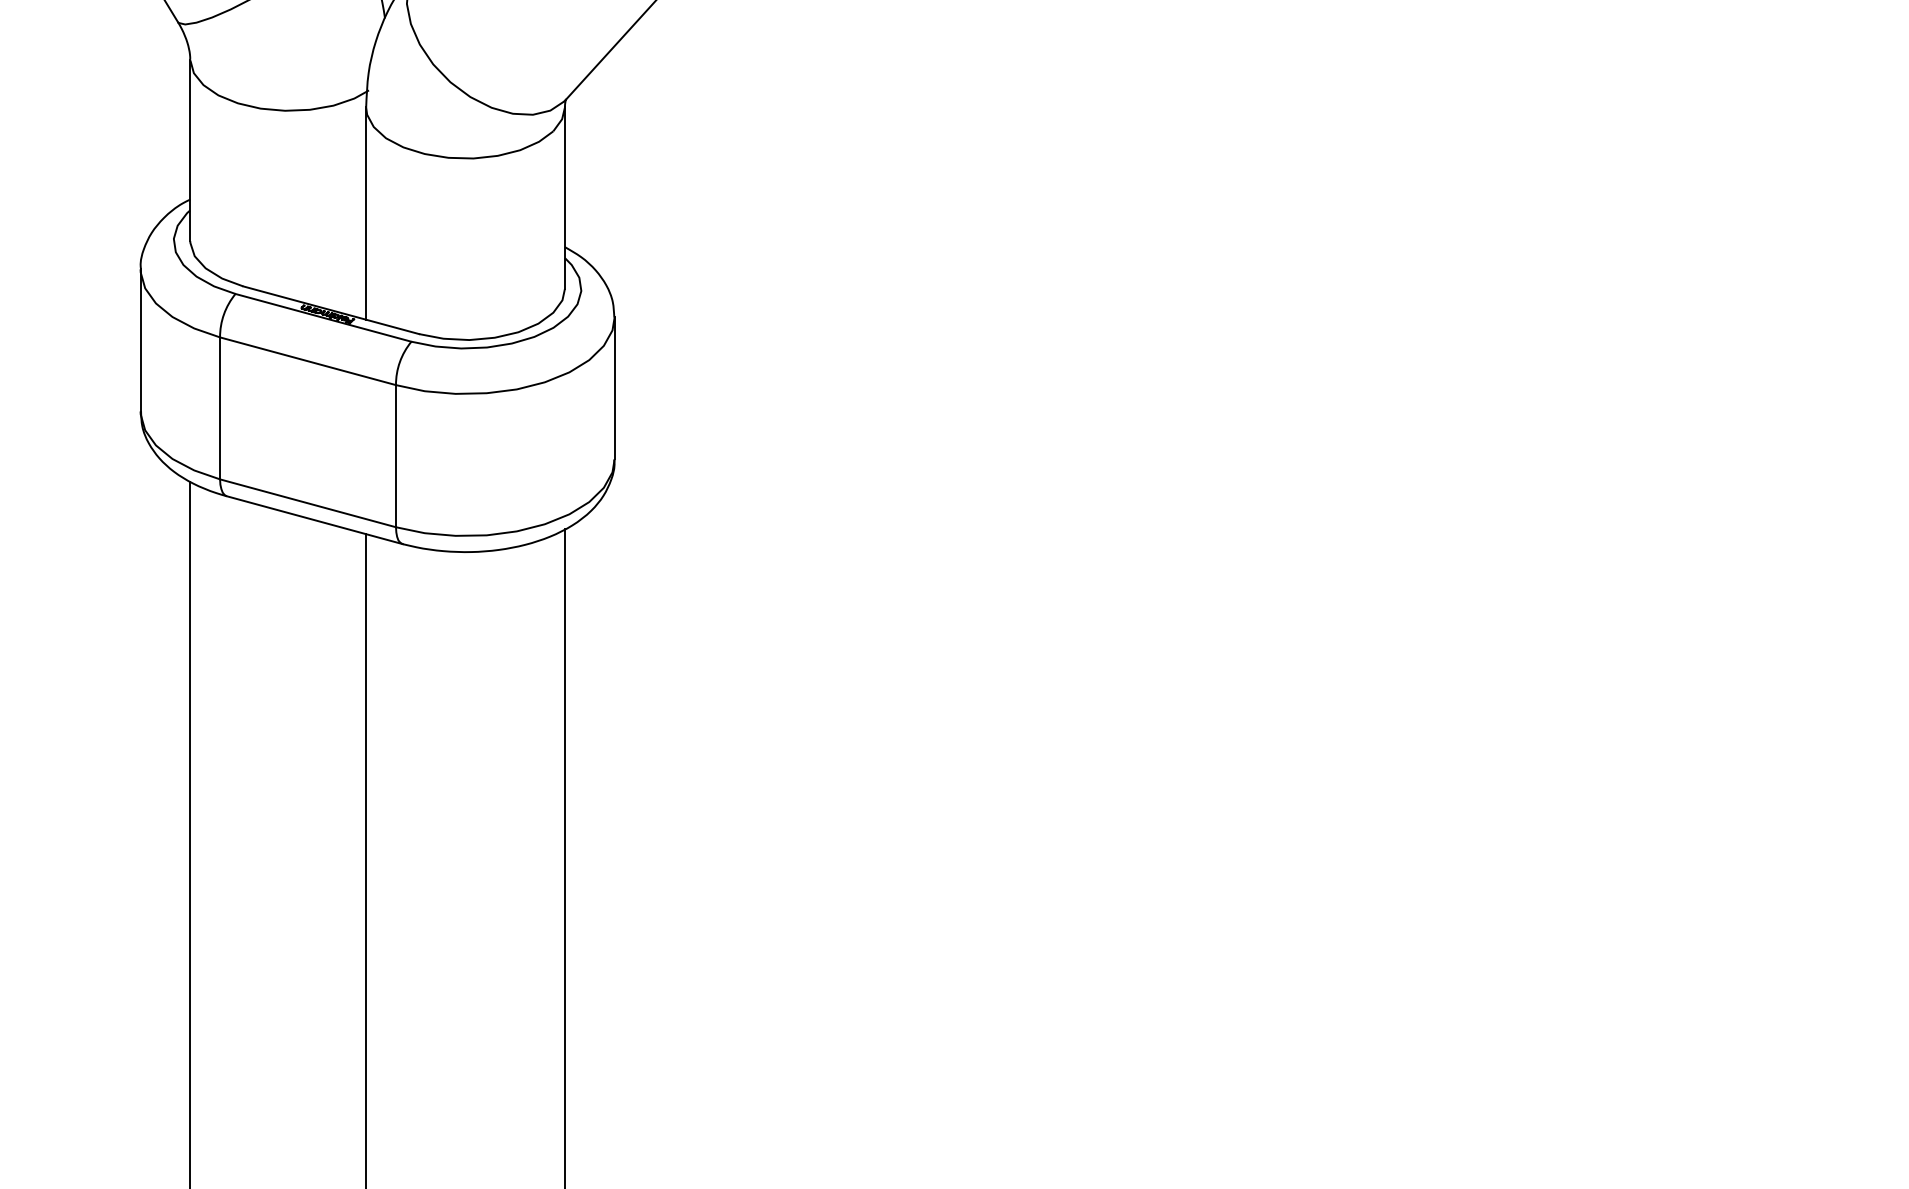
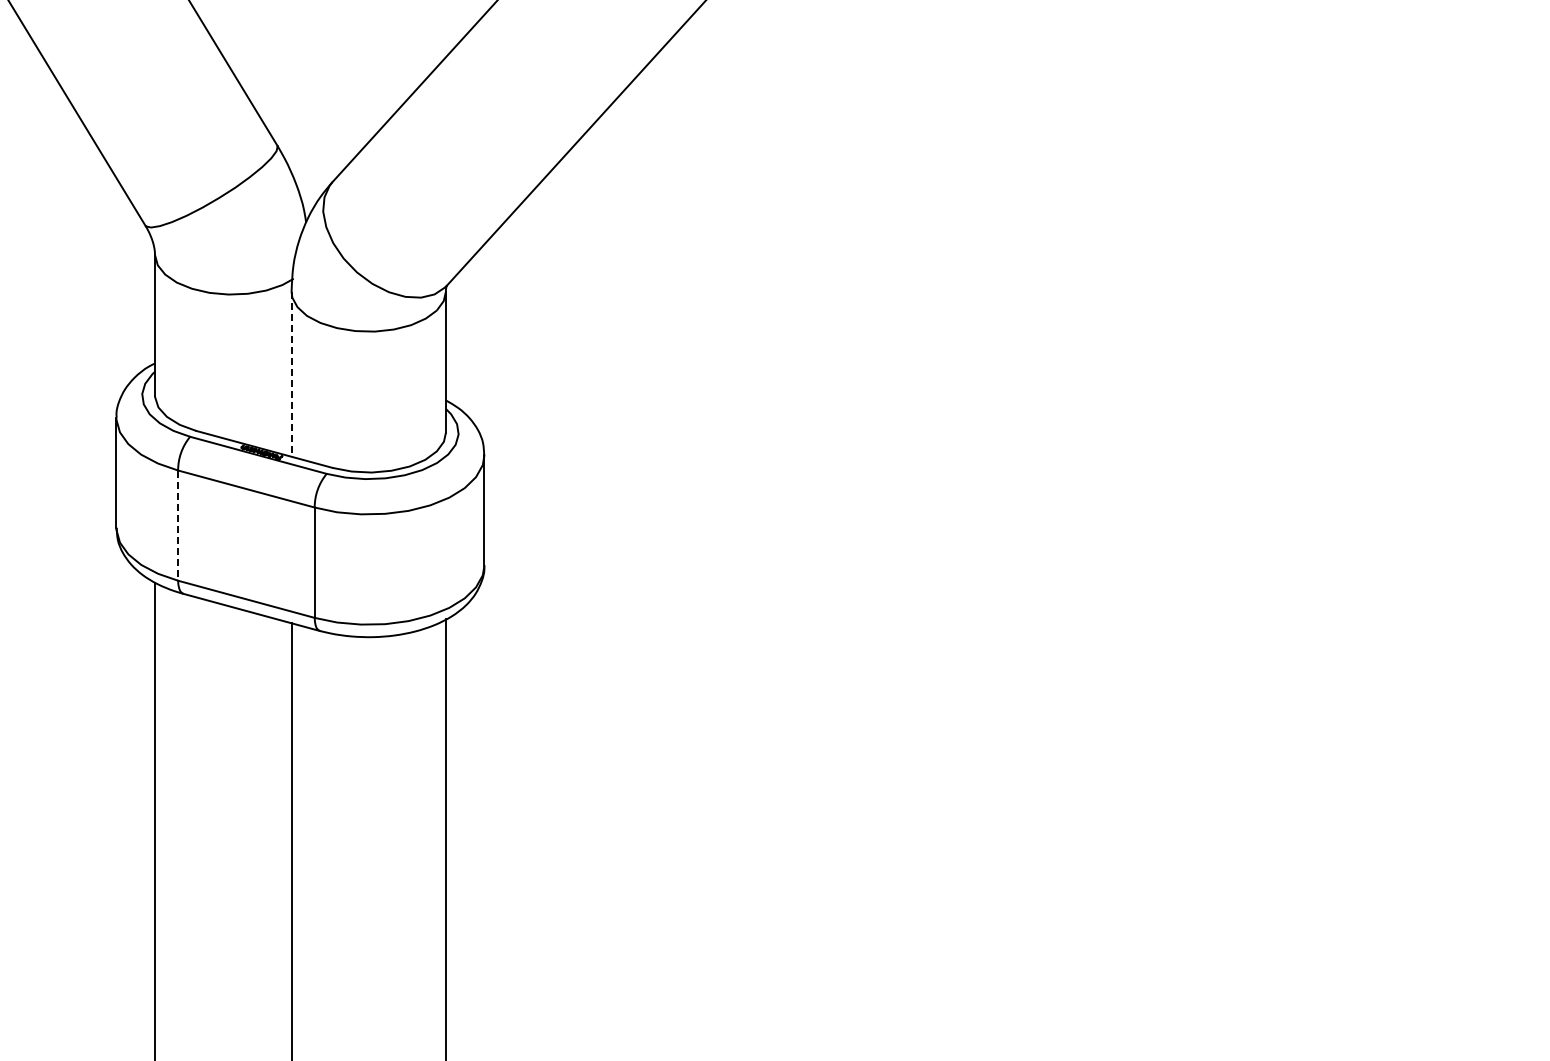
line: (366, 213) -> (291, 374), solid -> dashed
line: (220, 409) -> (178, 526), solid -> dashed

